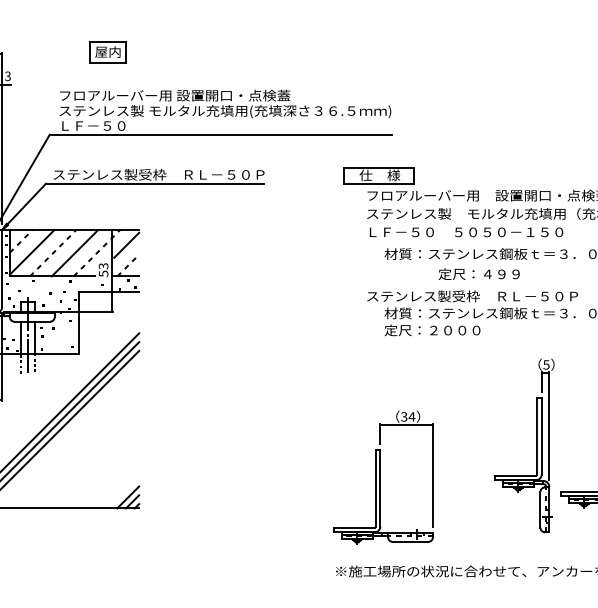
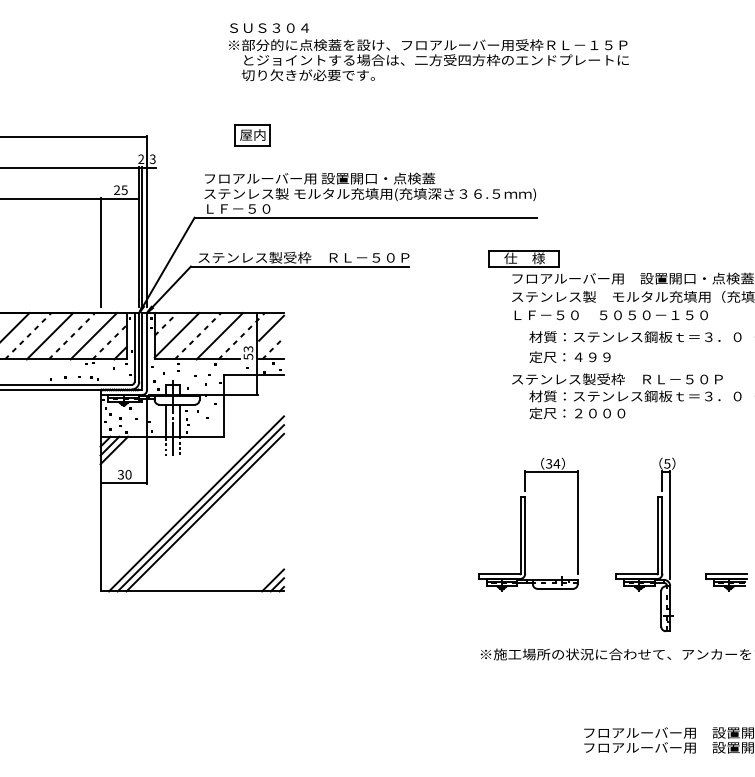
text: (478, 273) -> (569, 356), moved
part: (536, 445) -> (657, 544), moved
part: (383, 477) -> (528, 524), moved

